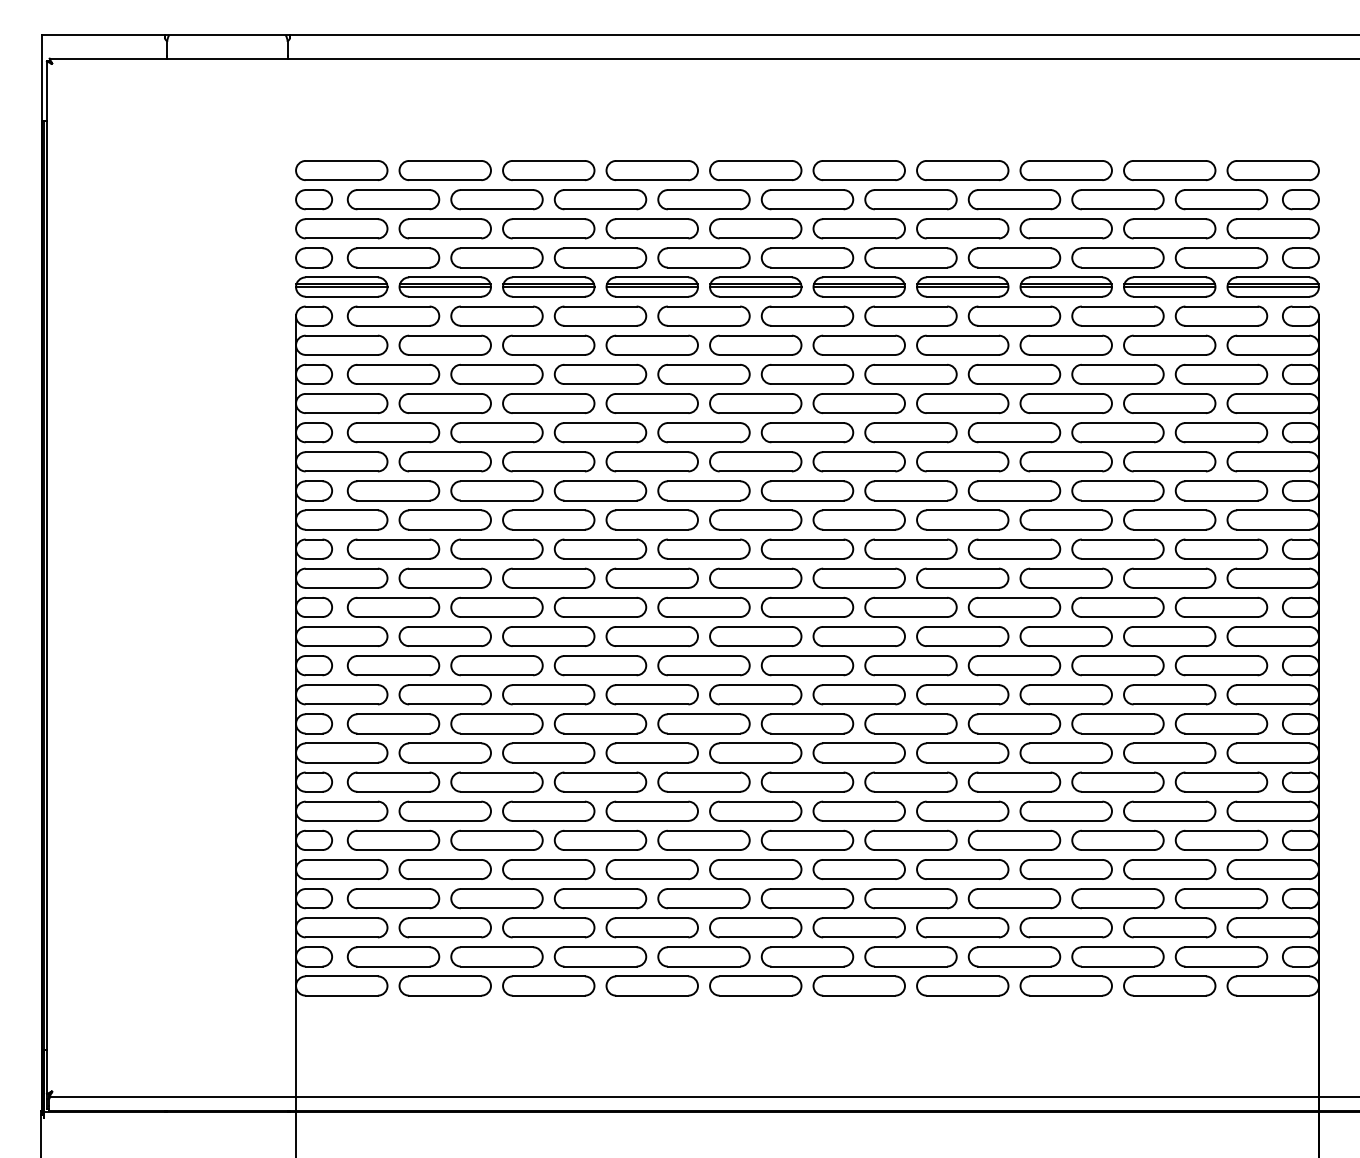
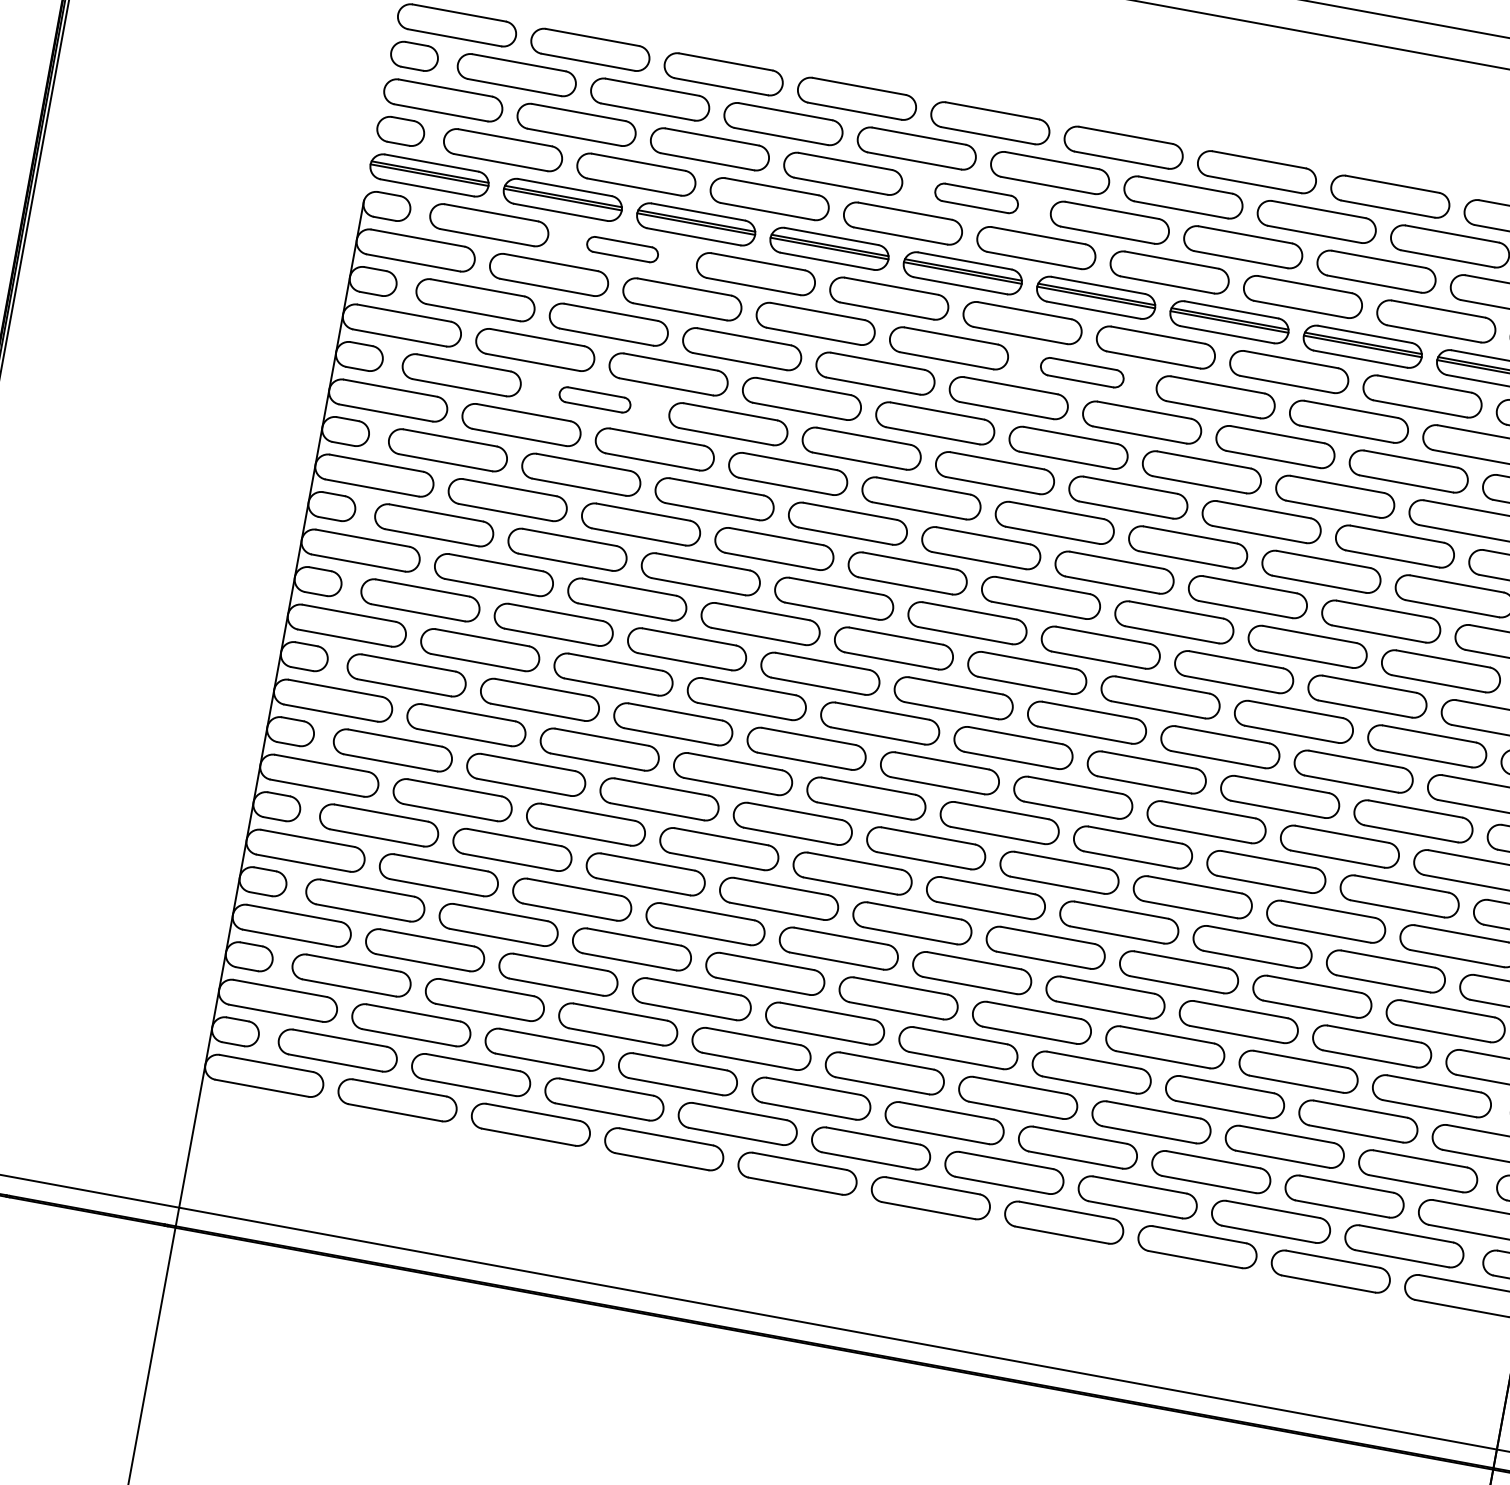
part: (755, 228) -> (976, 197), size x0.7
part: (496, 315) -> (622, 248), size x0.6
part: (858, 344) -> (1081, 371), size x0.7
part: (496, 432) -> (594, 399), size x0.6

